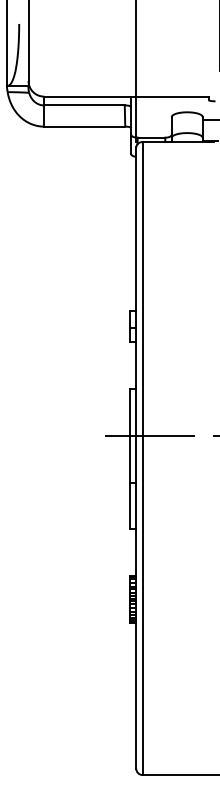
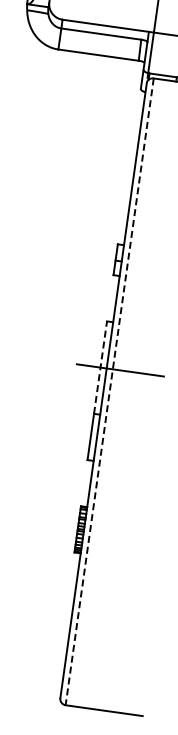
line: (130, 435) -> (100, 367), solid -> dashed
line: (142, 459) -> (109, 392), solid -> dashed

